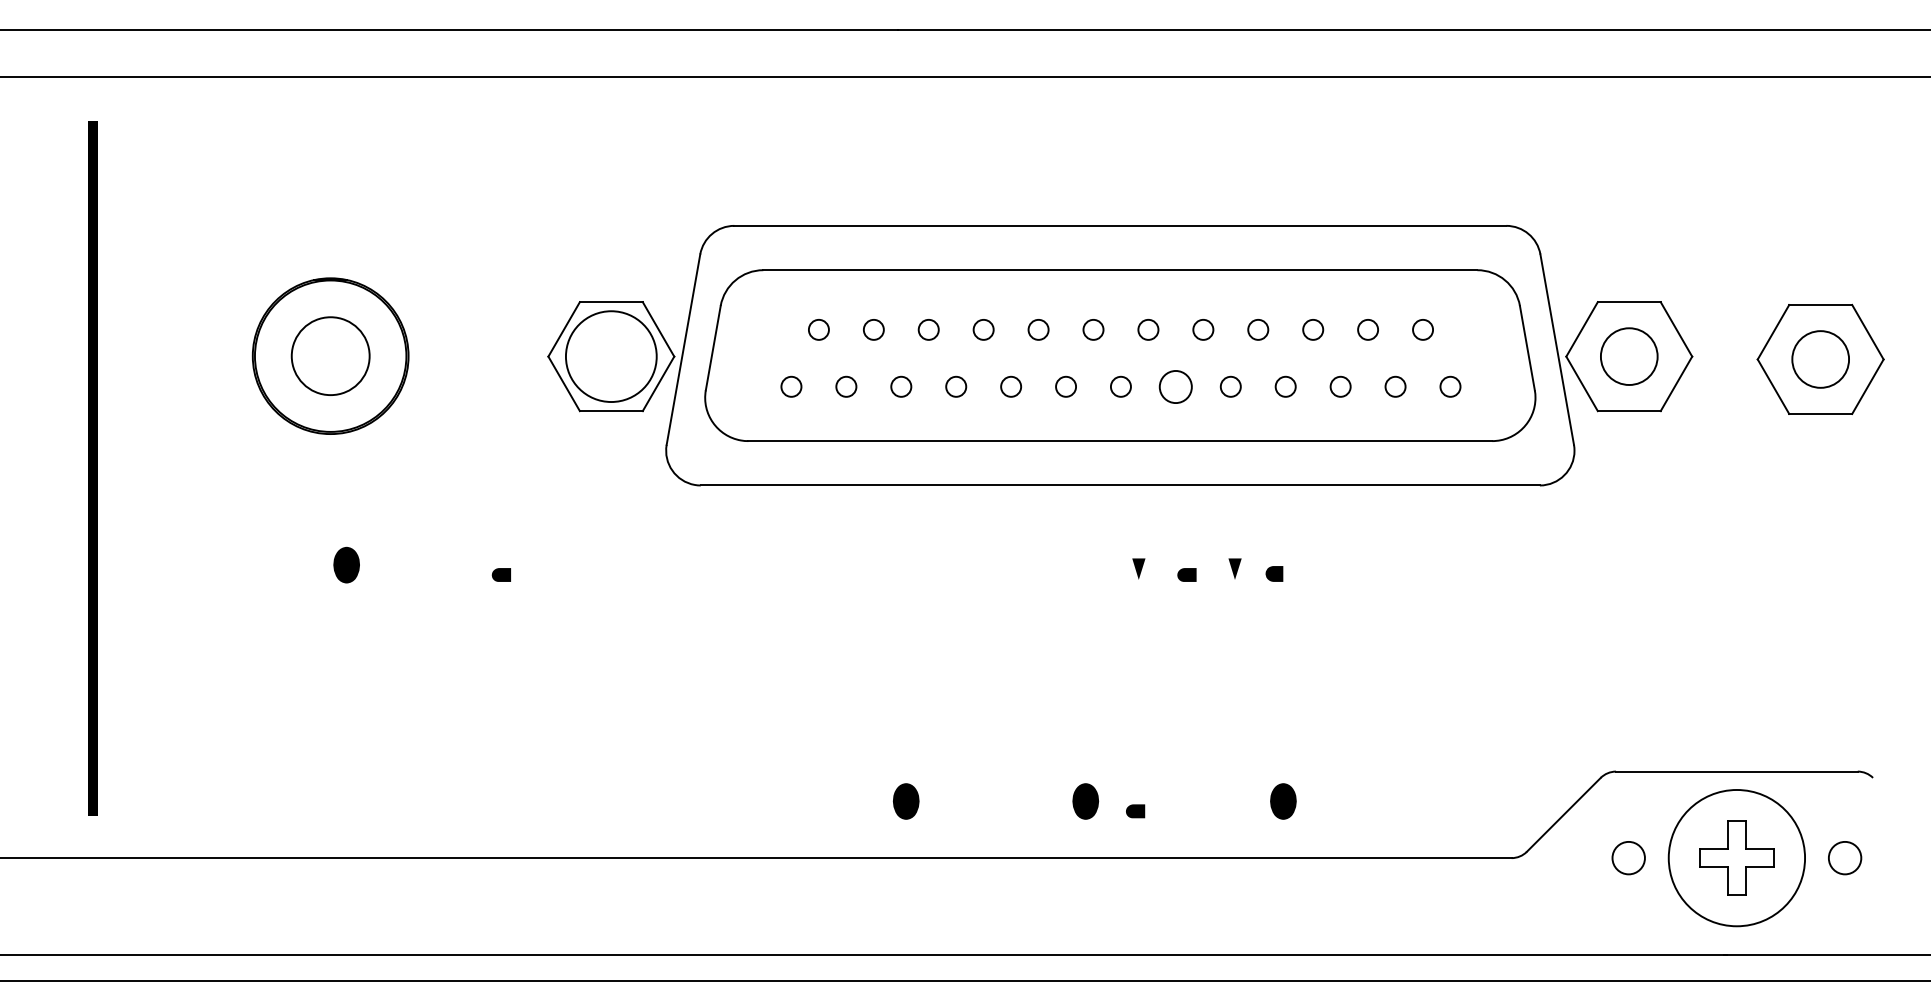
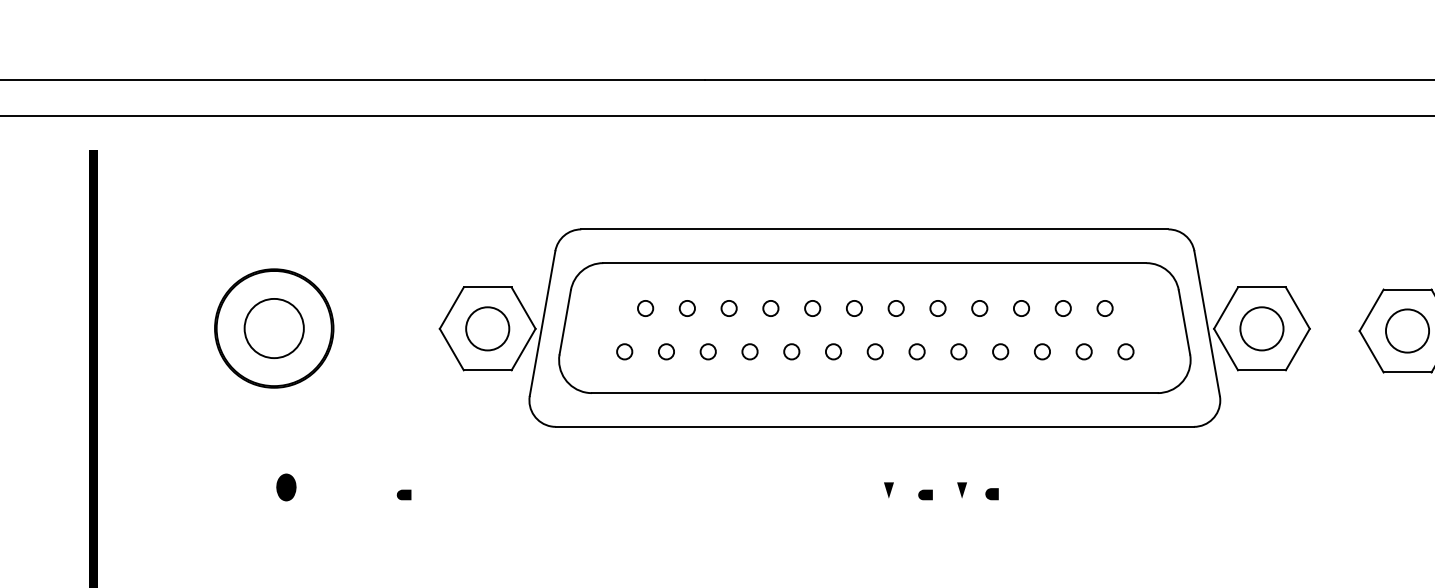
circle: (610, 356) -> (487, 328), size x0.62
part: (1175, 386) -> (916, 351), size x0.62

